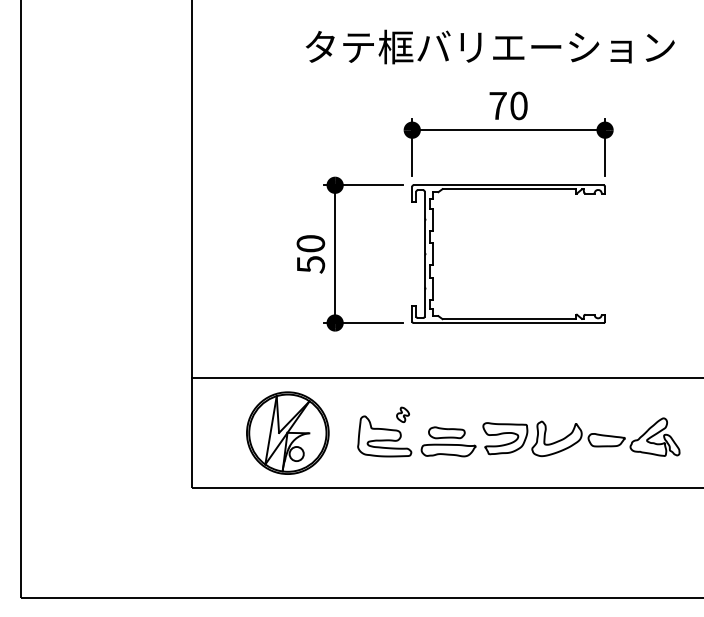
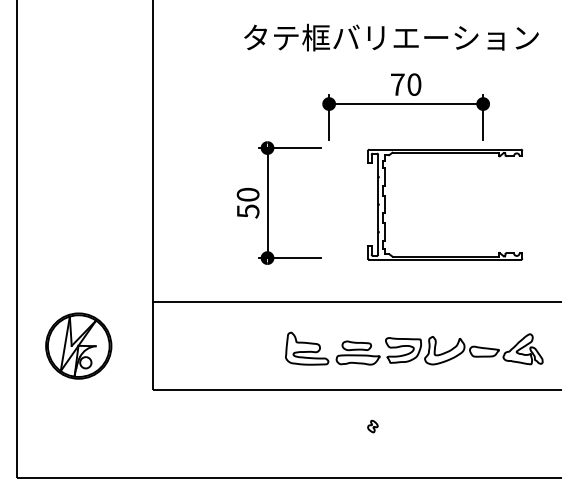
part: (508, 189) -> (445, 153), moved
curve: (402, 413) -> (372, 425), moved
part: (287, 432) -> (78, 345), moved

